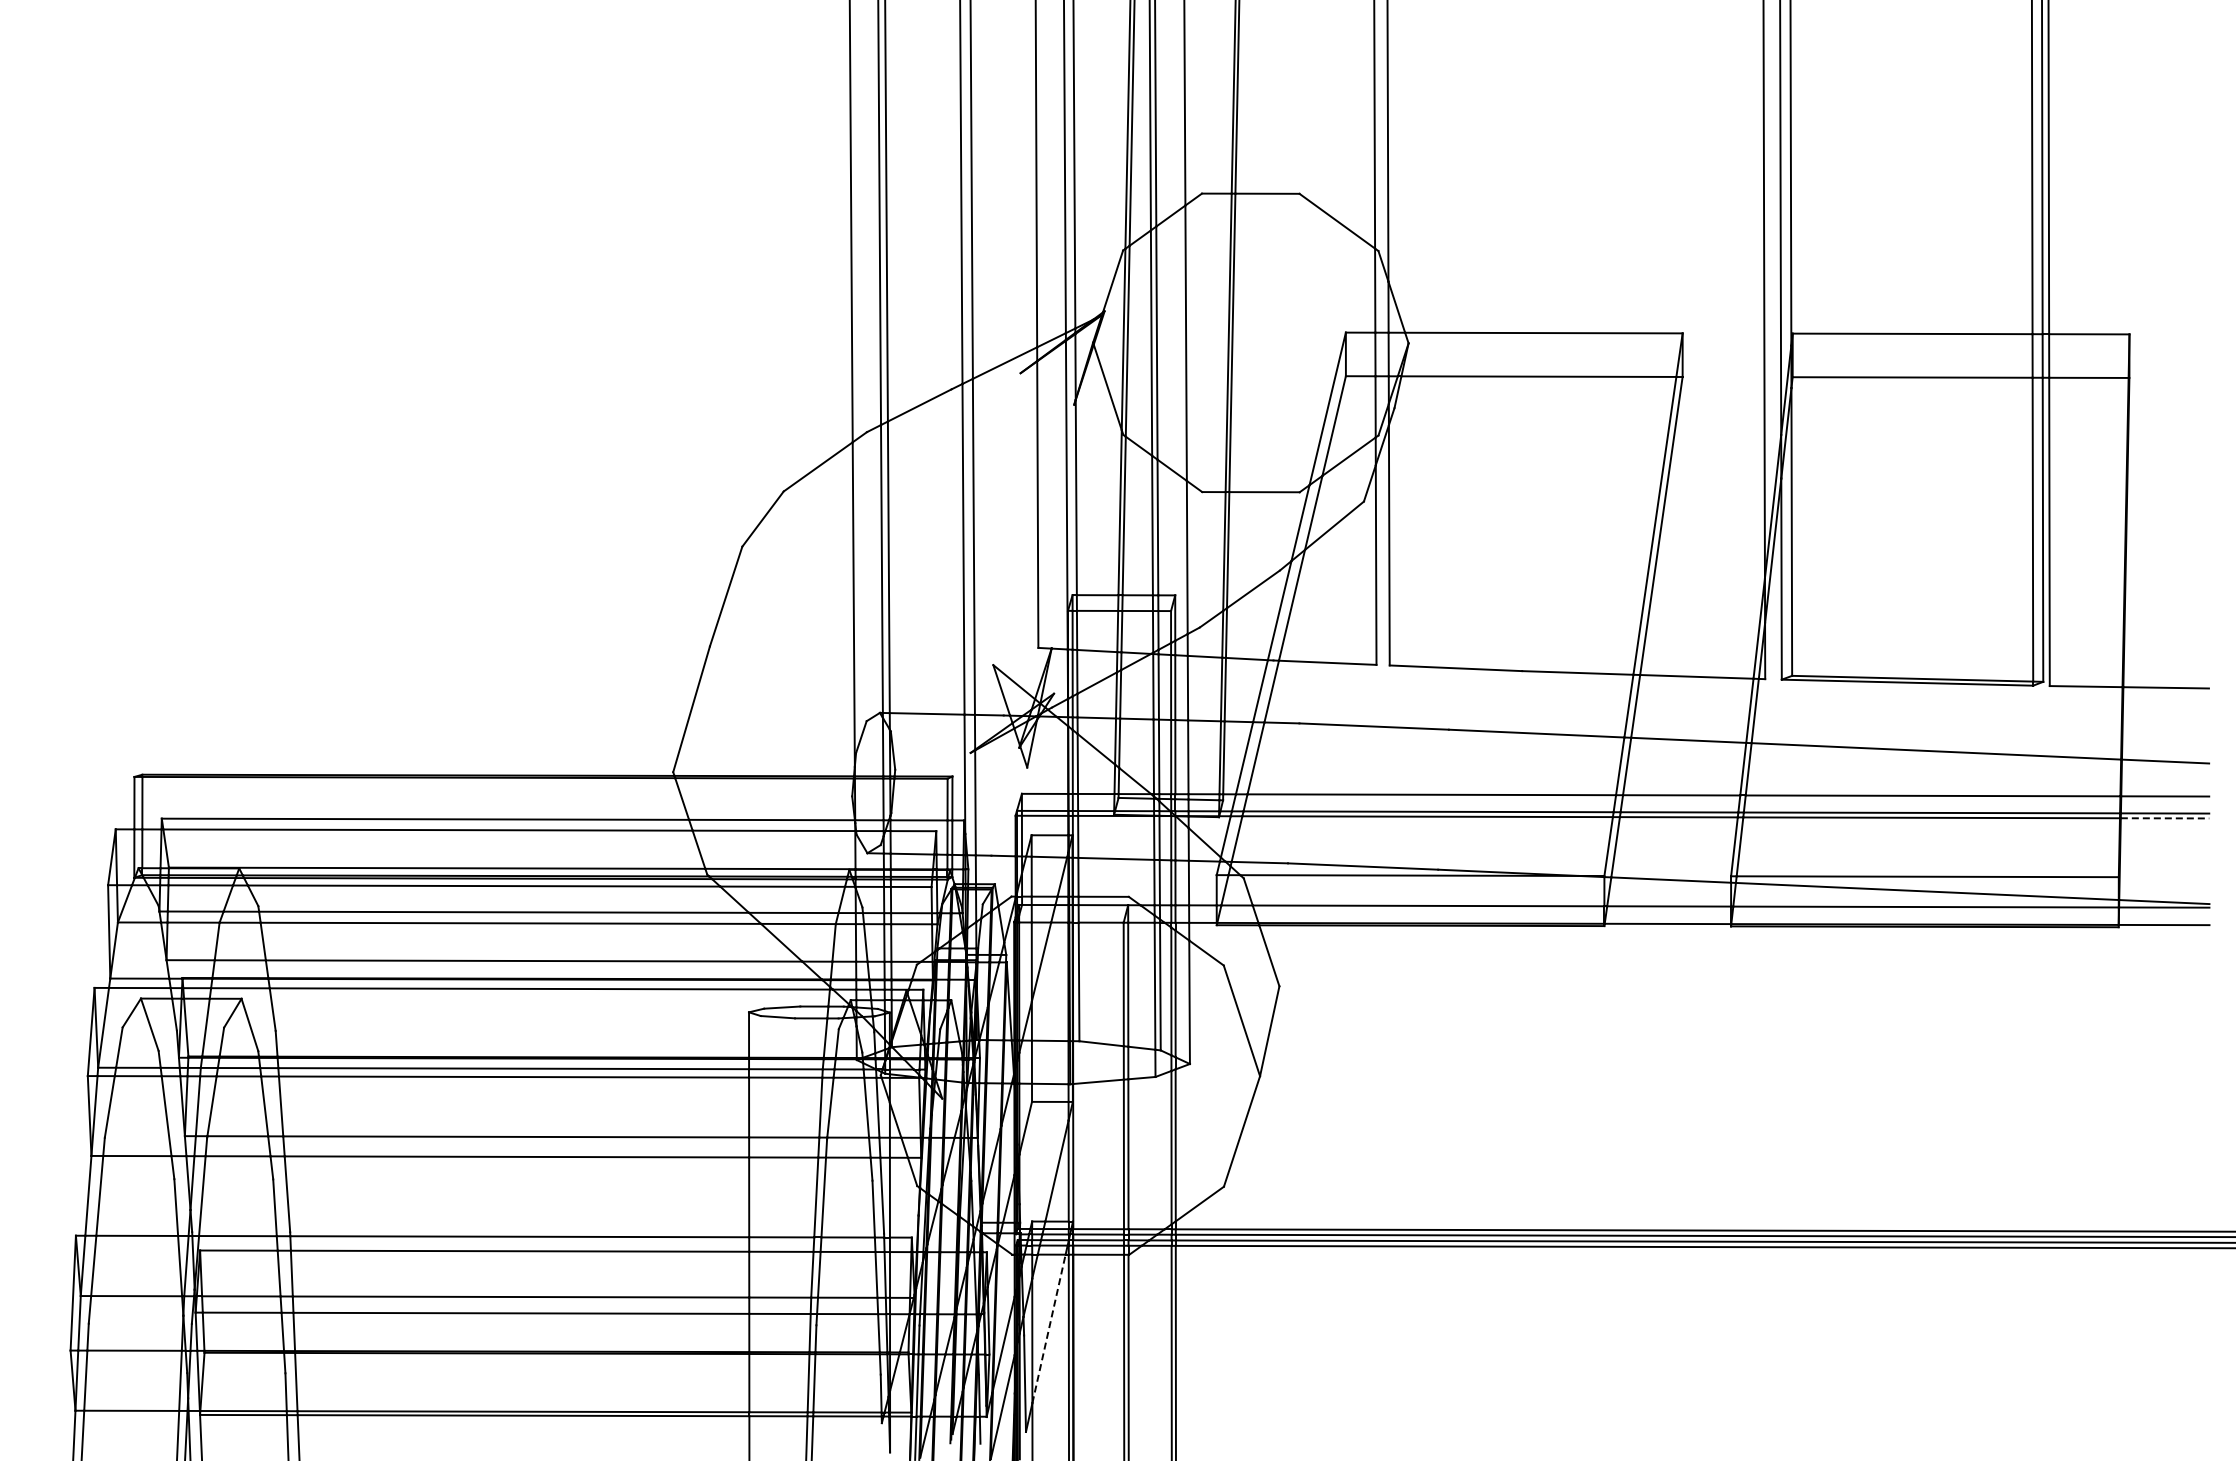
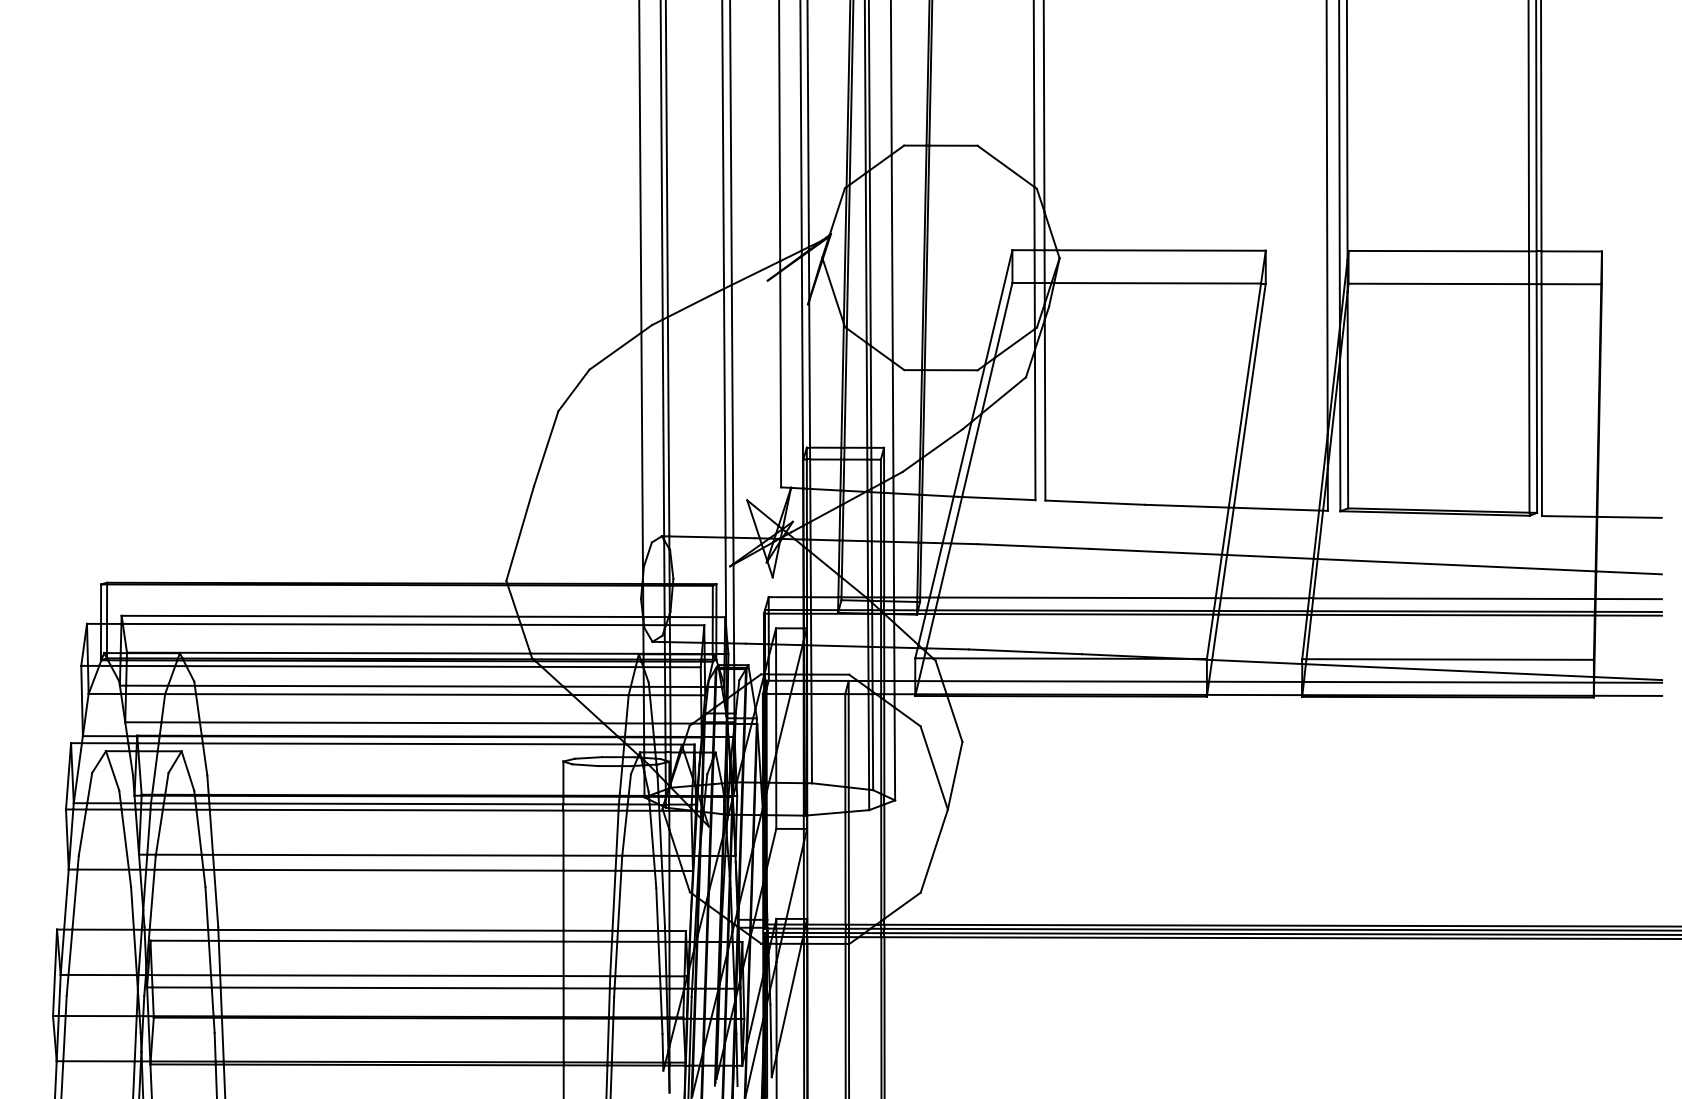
line: (2165, 818) -> (1629, 615), dashed -> solid
line: (1049, 1328) -> (789, 999), dashed -> solid

